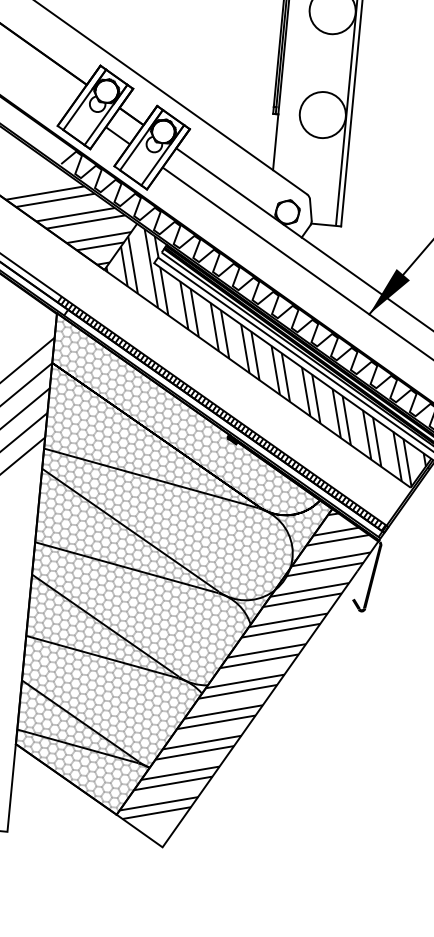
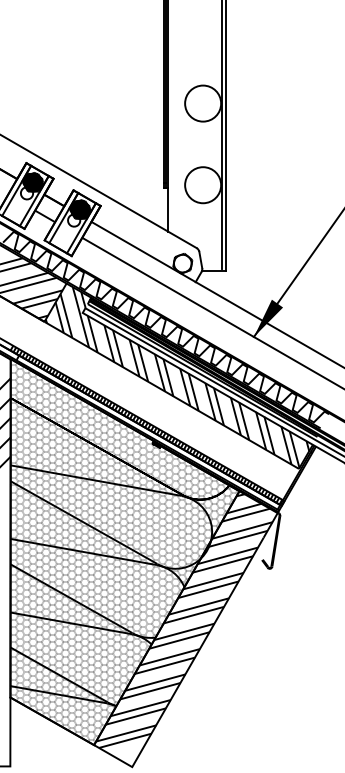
fill: (107, 91) -> (33, 182), added
fill: (163, 131) -> (80, 209), added

